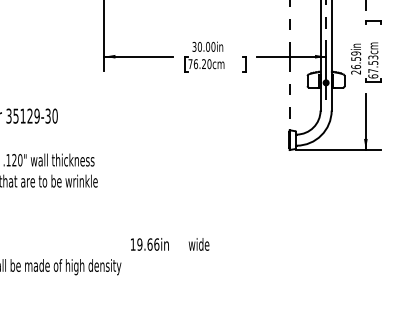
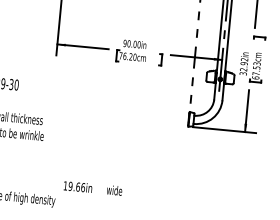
text: (194, 46) -> (125, 43), 30.00in -> 90.00in
text: (356, 62) -> (244, 66), 26.59in -> 32.92in

